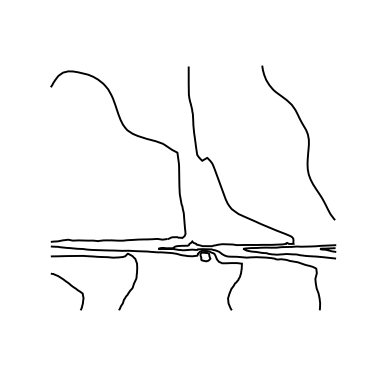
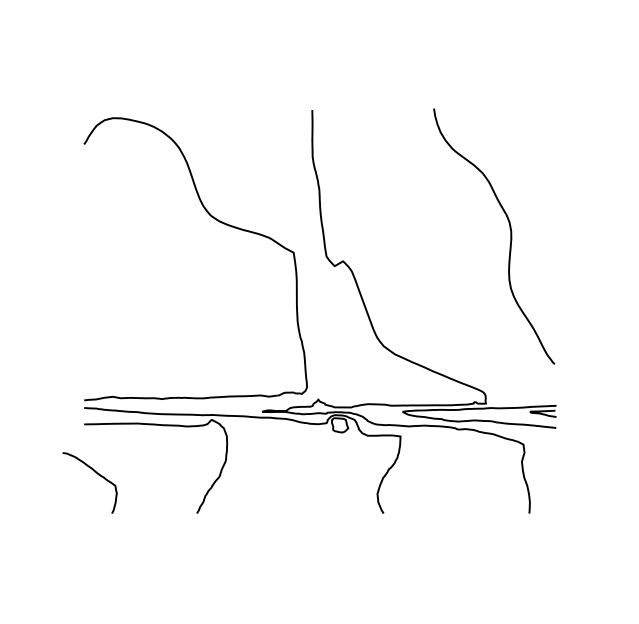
curve: (70, 286) -> (95, 474), moved

